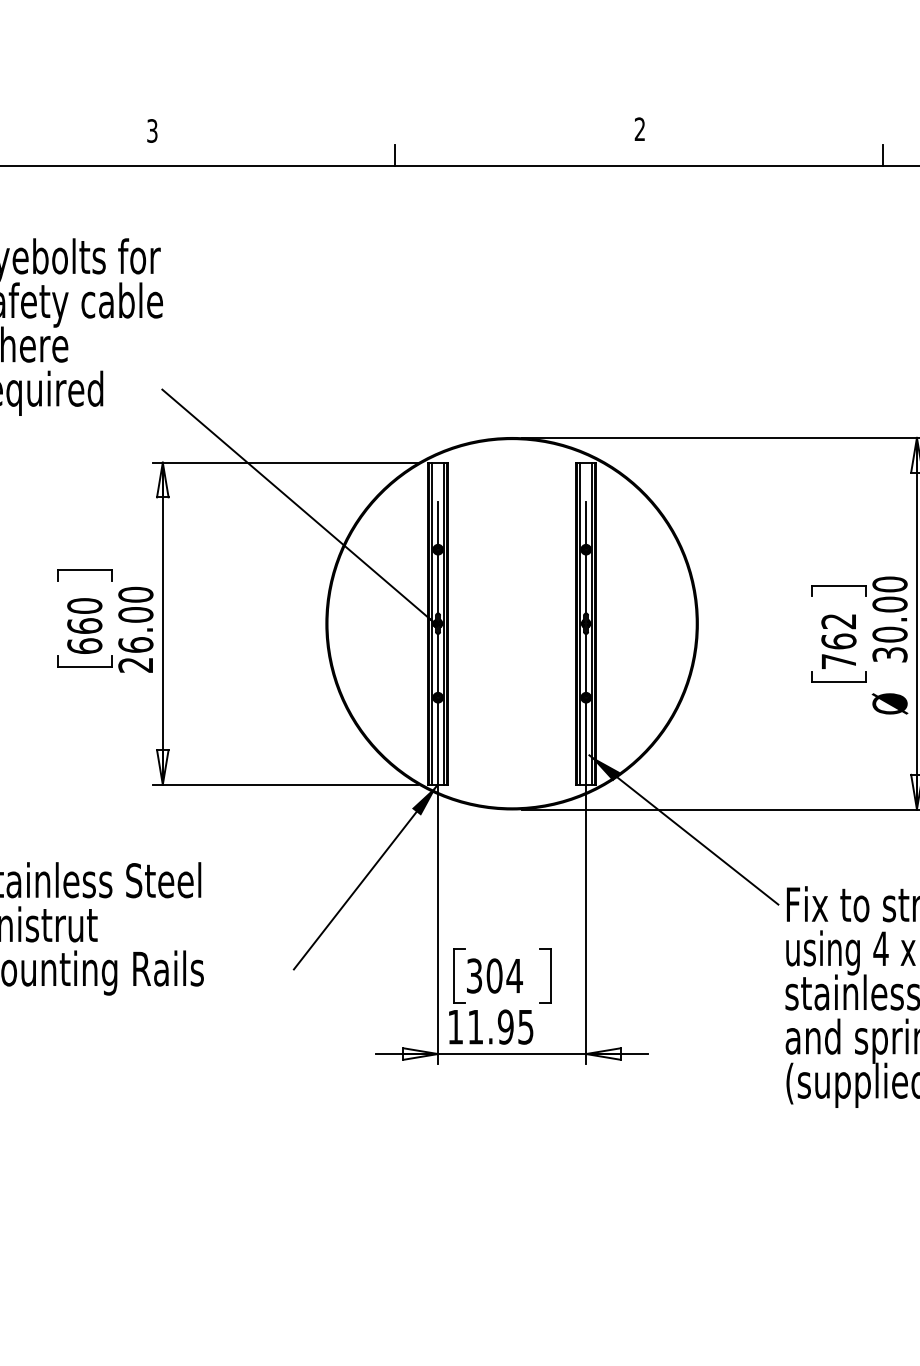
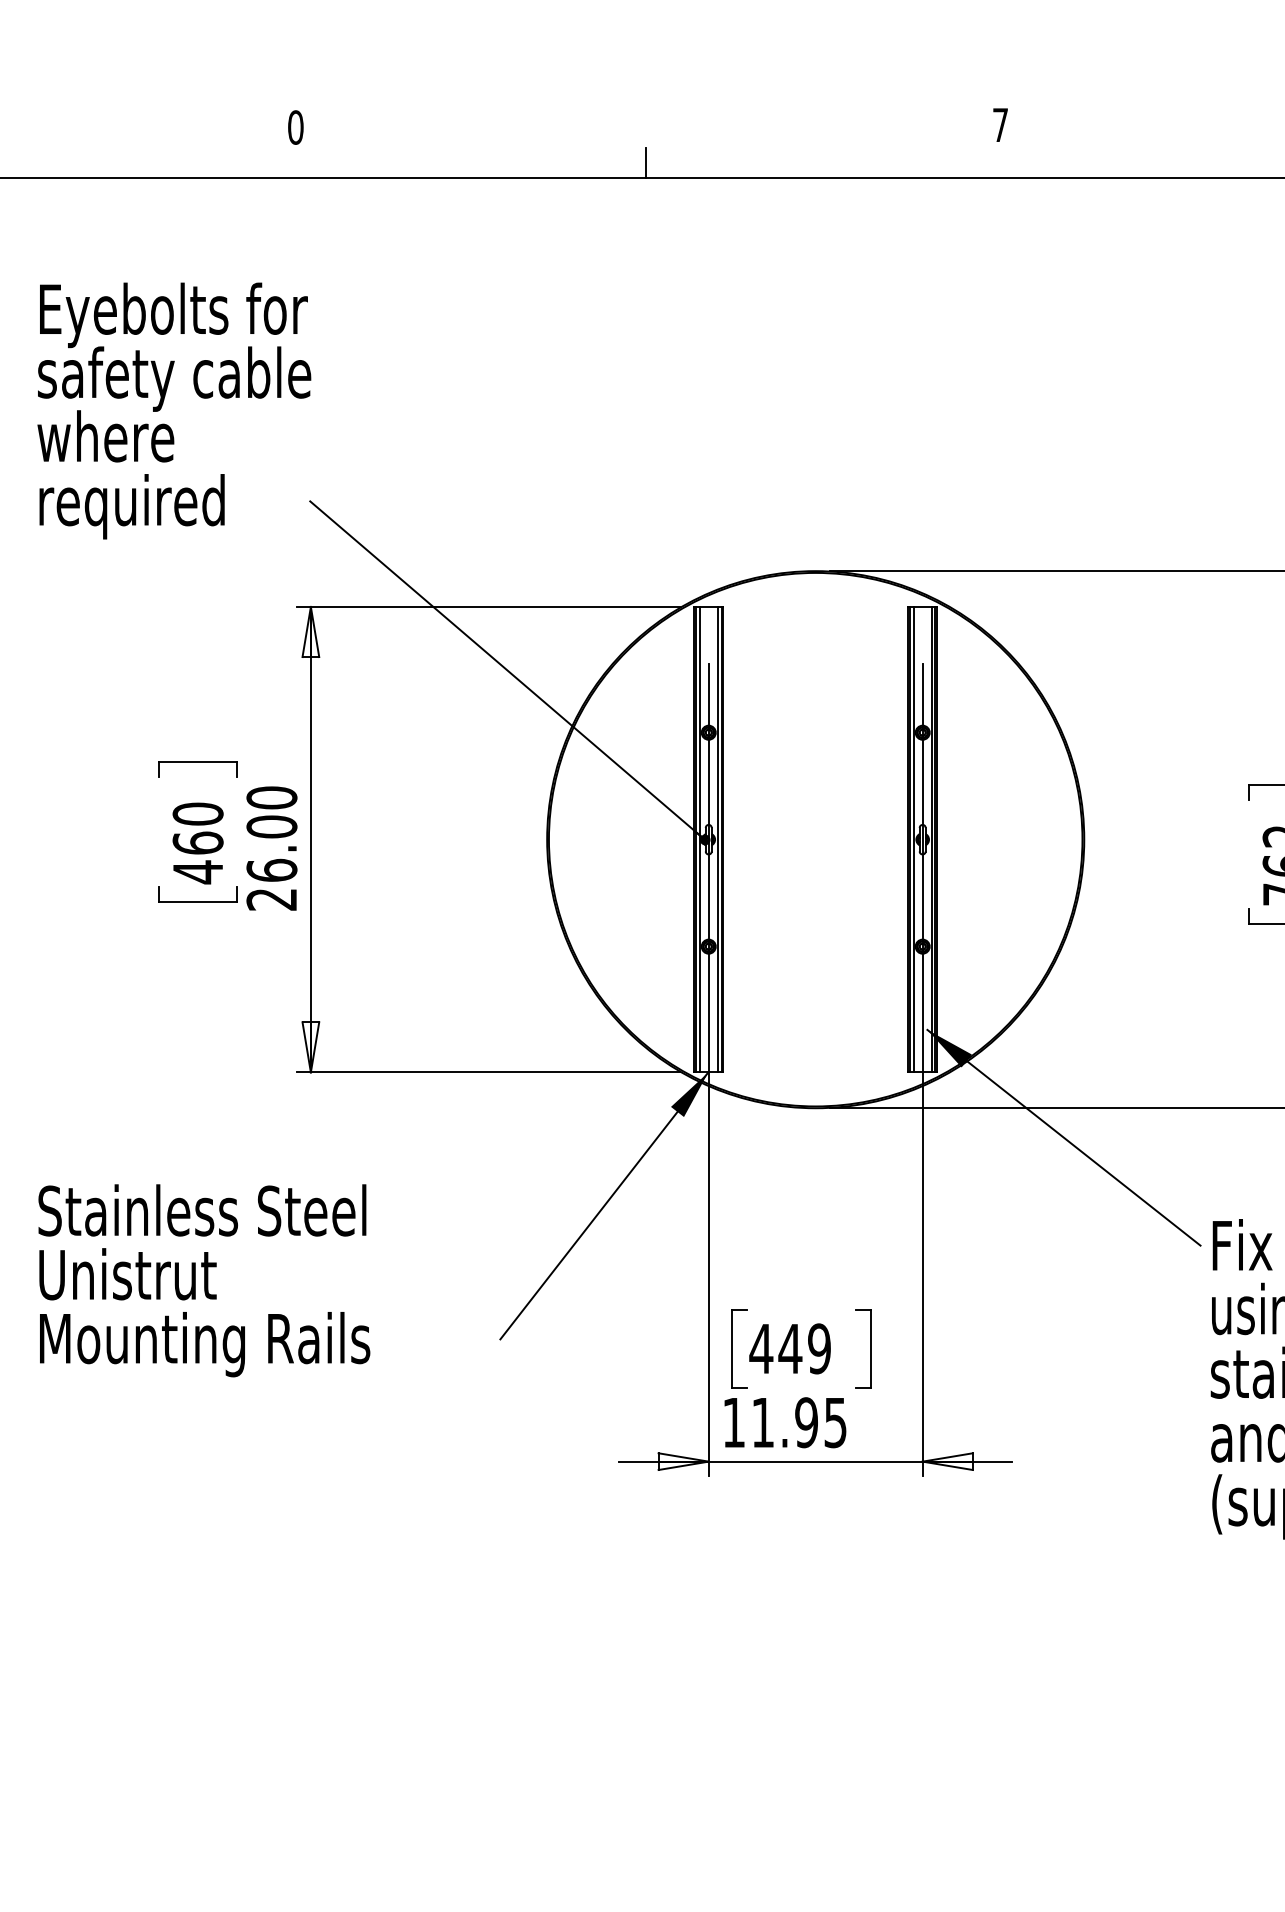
text: (639, 128) -> (999, 123), 2 -> 7
text: (152, 130) -> (295, 126), 3 -> 0
text: (84, 646) -> (197, 872), 660 -> 460
text: (494, 975) -> (790, 1348), 304 -> 449

